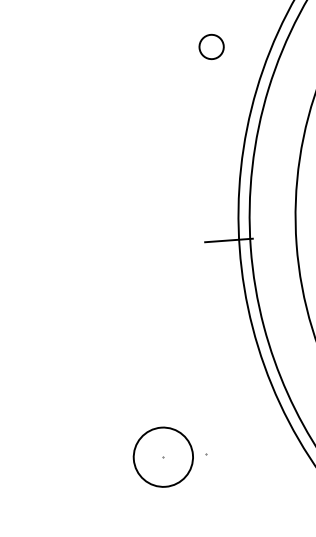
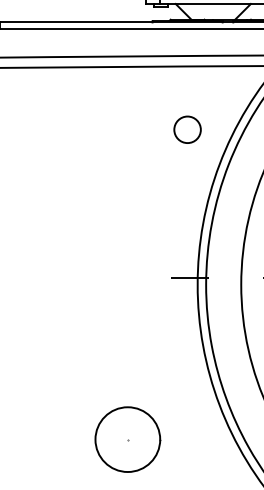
circle: (211, 46) -> (187, 129), size x1.43
circle: (162, 457) -> (127, 439), size x1.43

